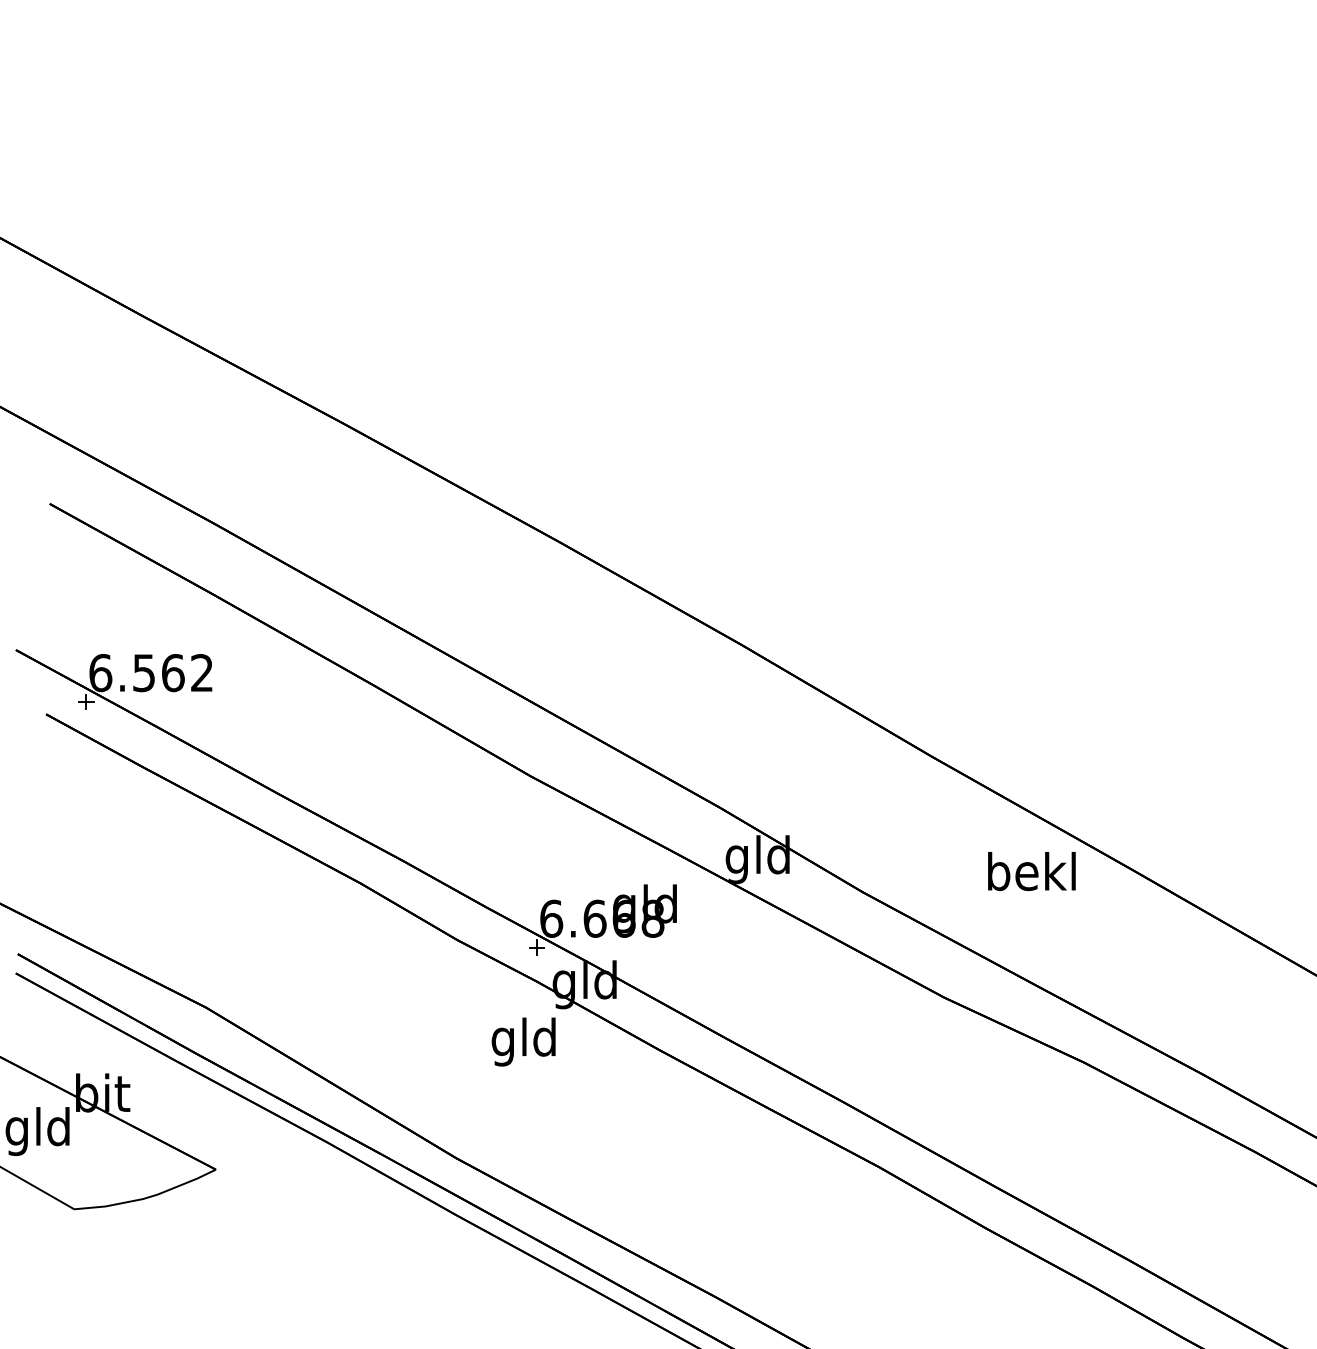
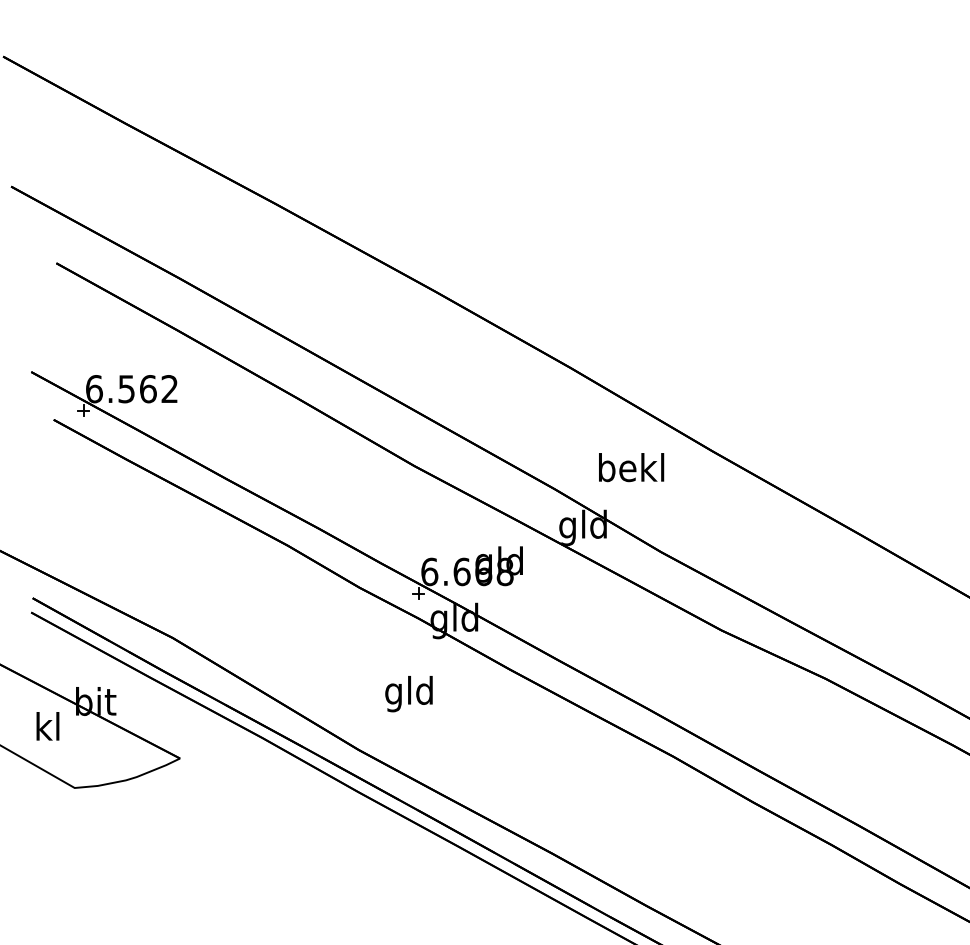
text: (1031, 871) -> (631, 467), moved
text: (523, 1041) -> (408, 693), moved
text: (37, 1131) -> (47, 730), gld -> kl

